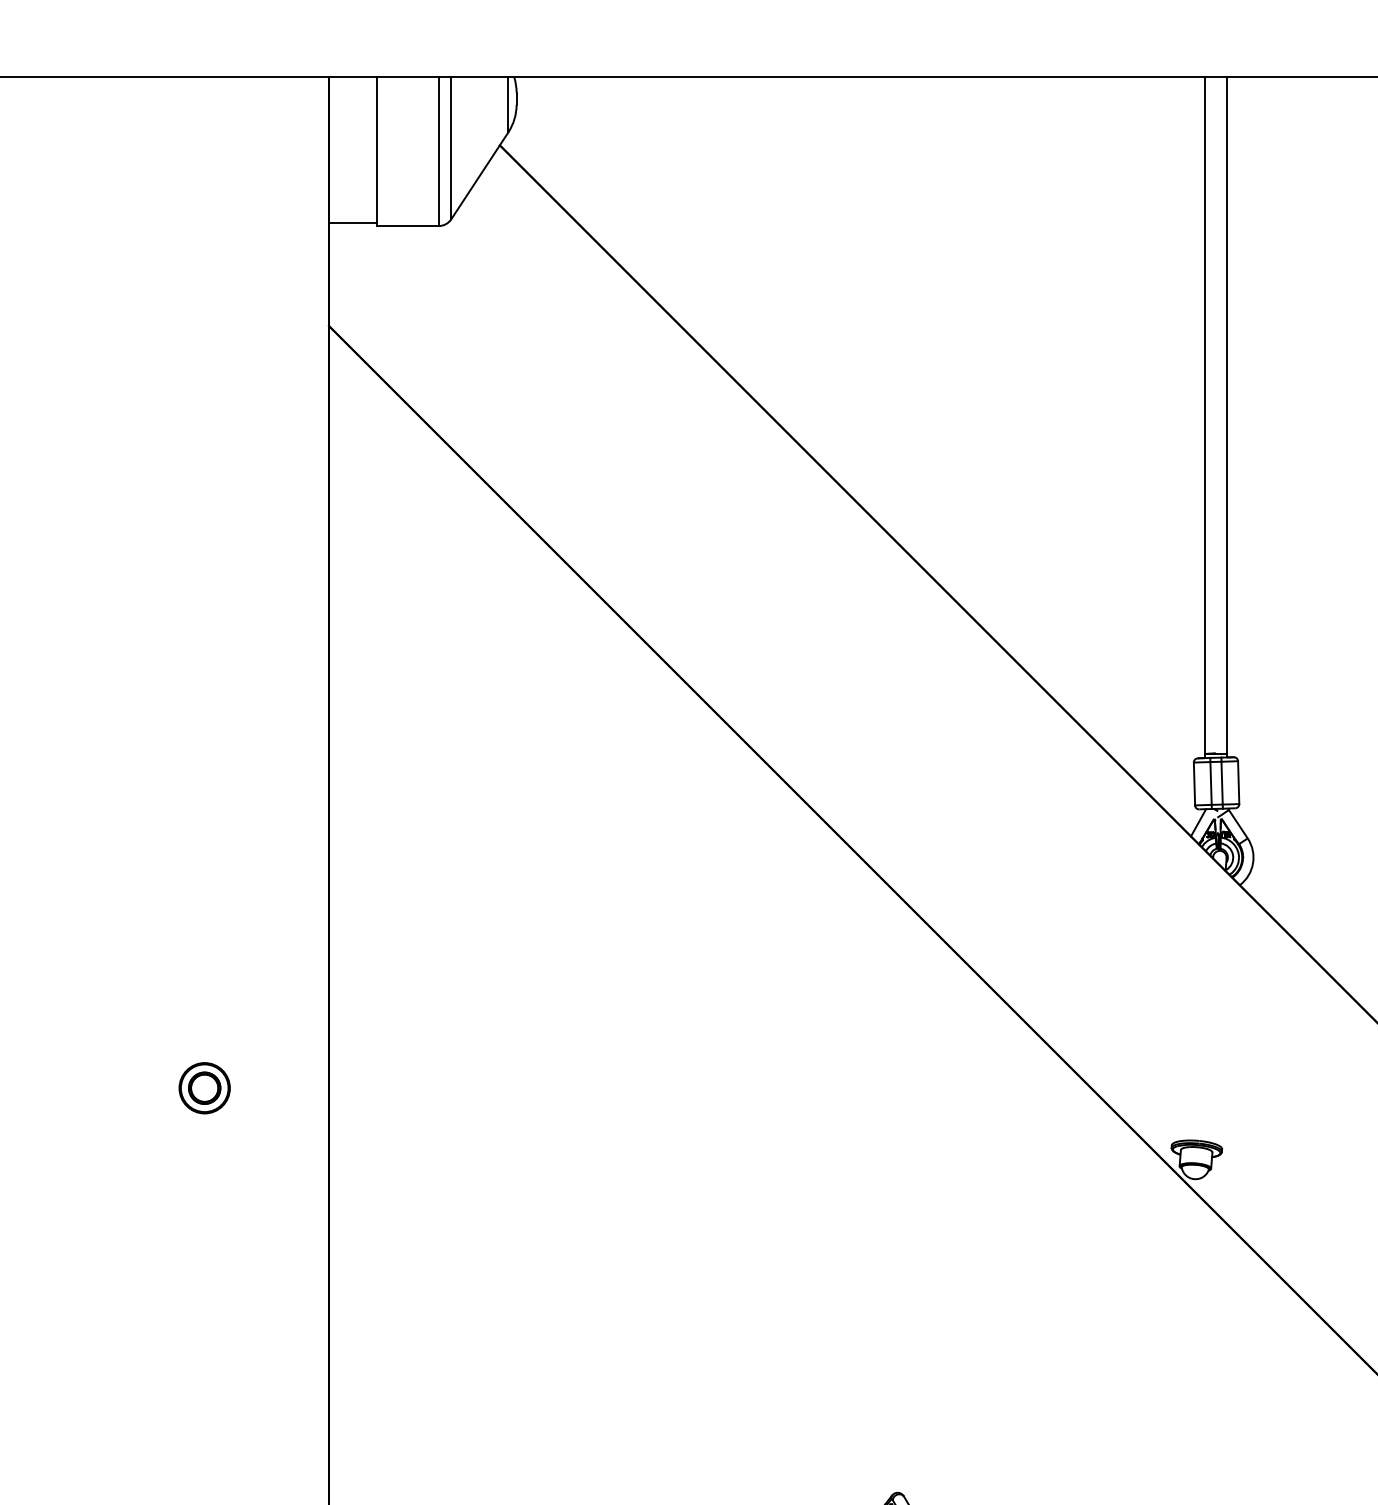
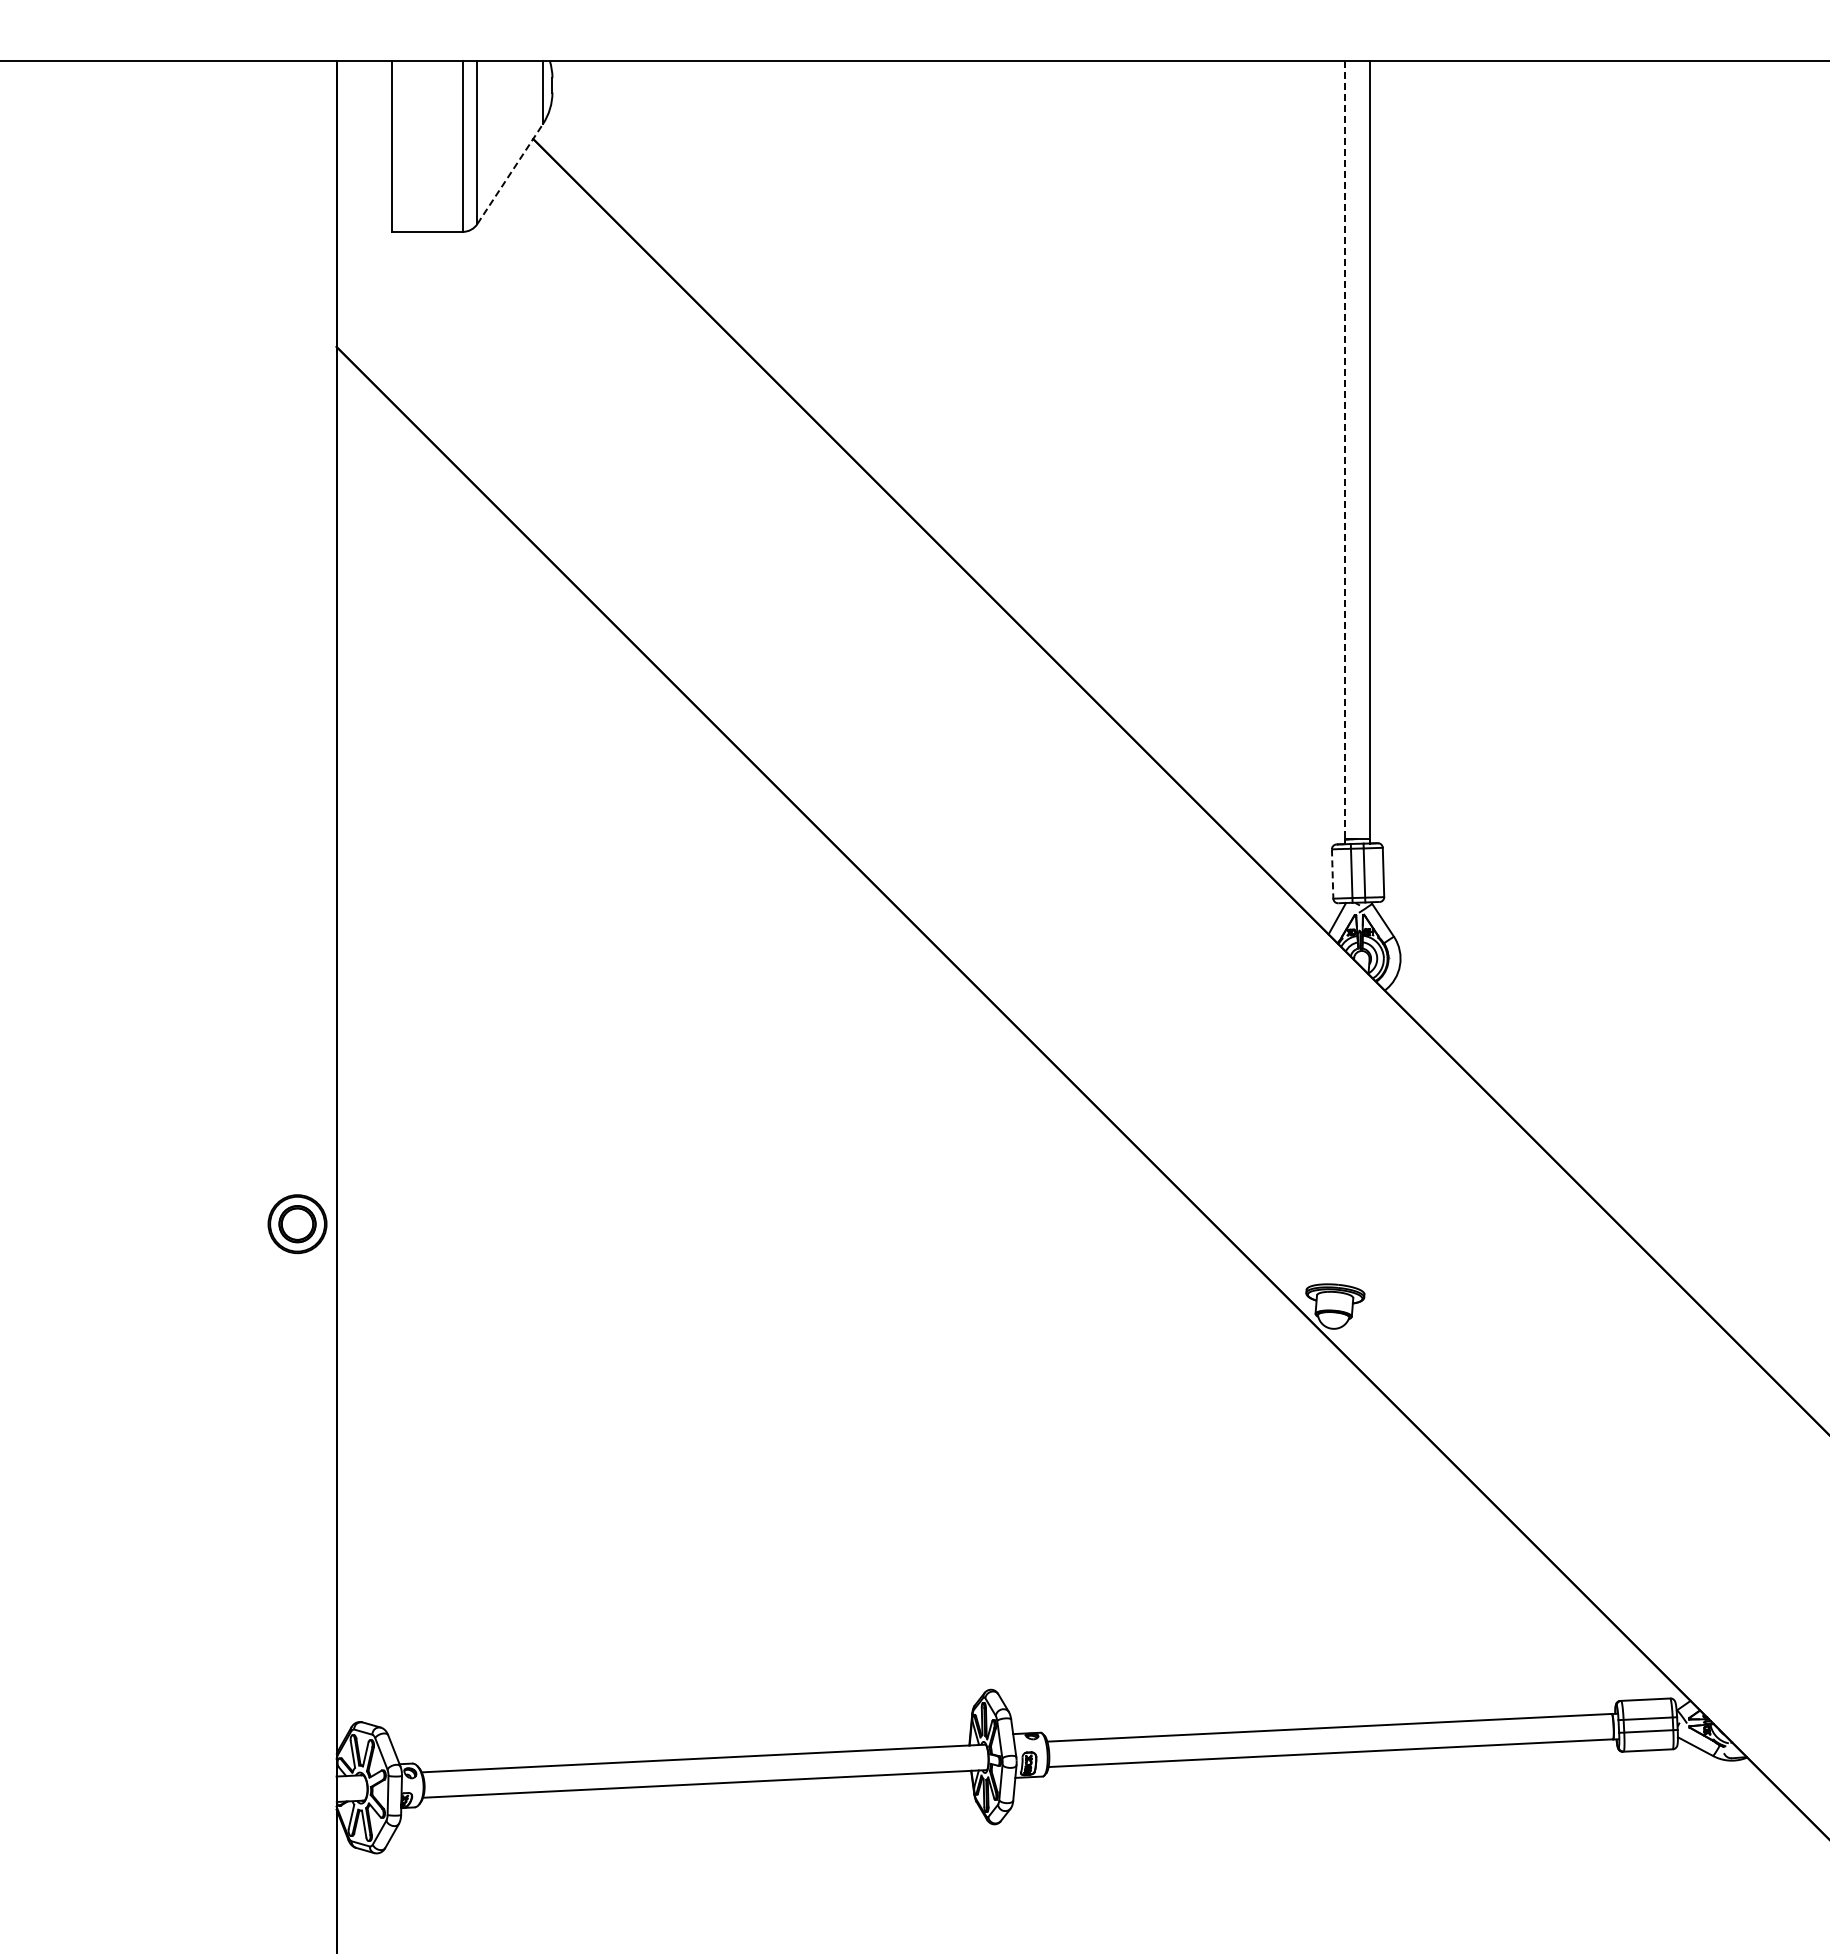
line: (480, 175) -> (510, 173), solid -> dashed
line: (352, 223) -> (363, 228), removed
line: (1204, 416) -> (1344, 450), solid -> dashed
line: (1194, 784) -> (1332, 874), solid -> dashed
part: (204, 1088) -> (297, 1224), moved

